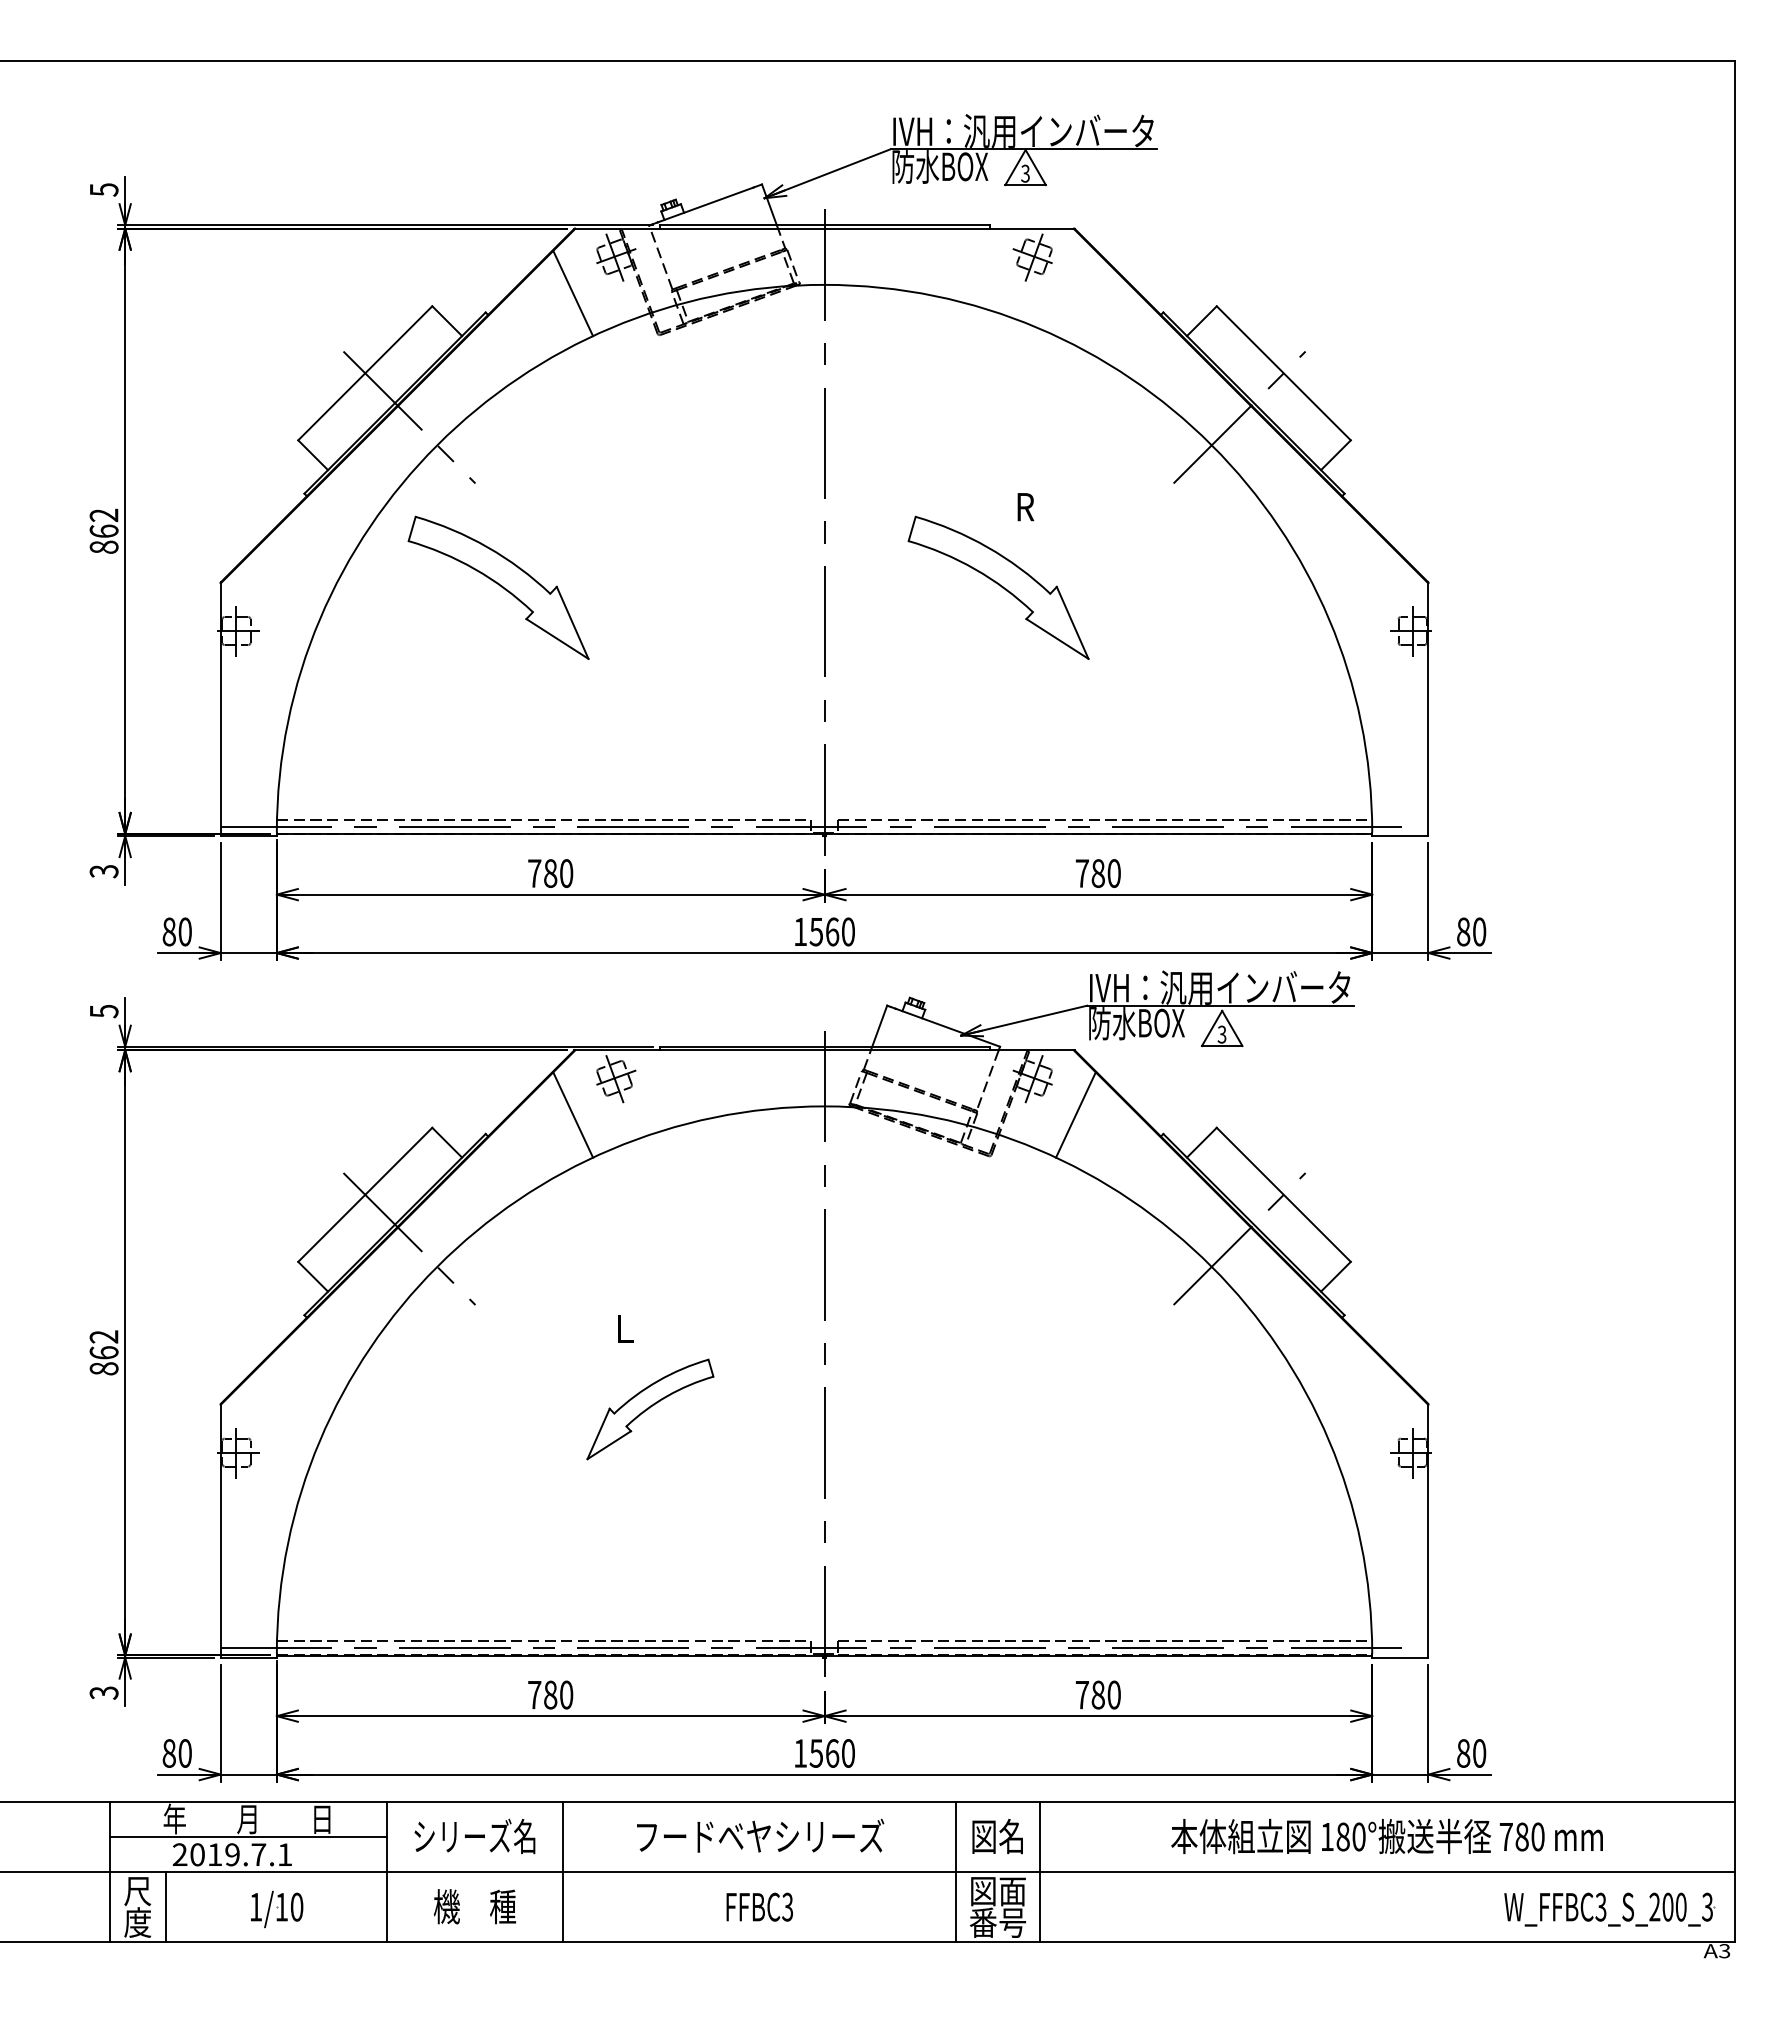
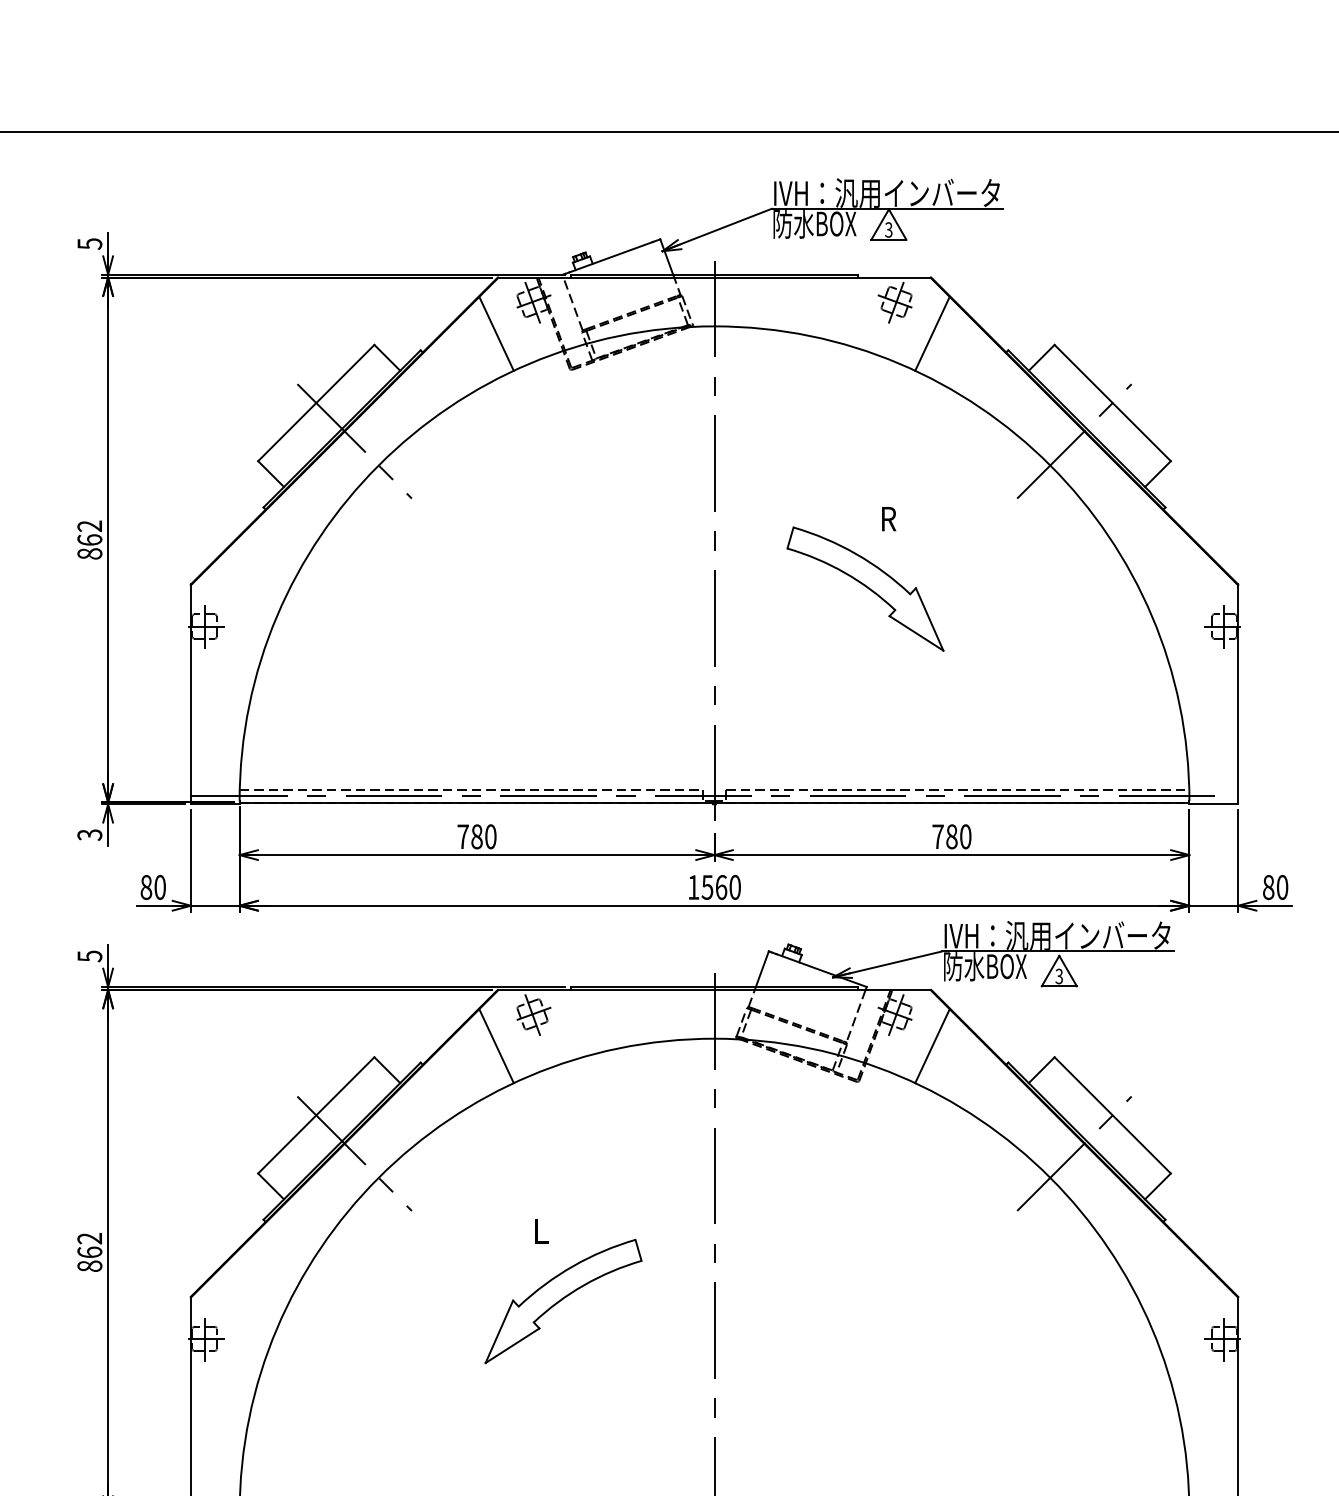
line: (1075, 293) -> (932, 333), added
part: (498, 587) -> (431, 588), removed
part: (650, 1409) -> (563, 1301), size x1.43

